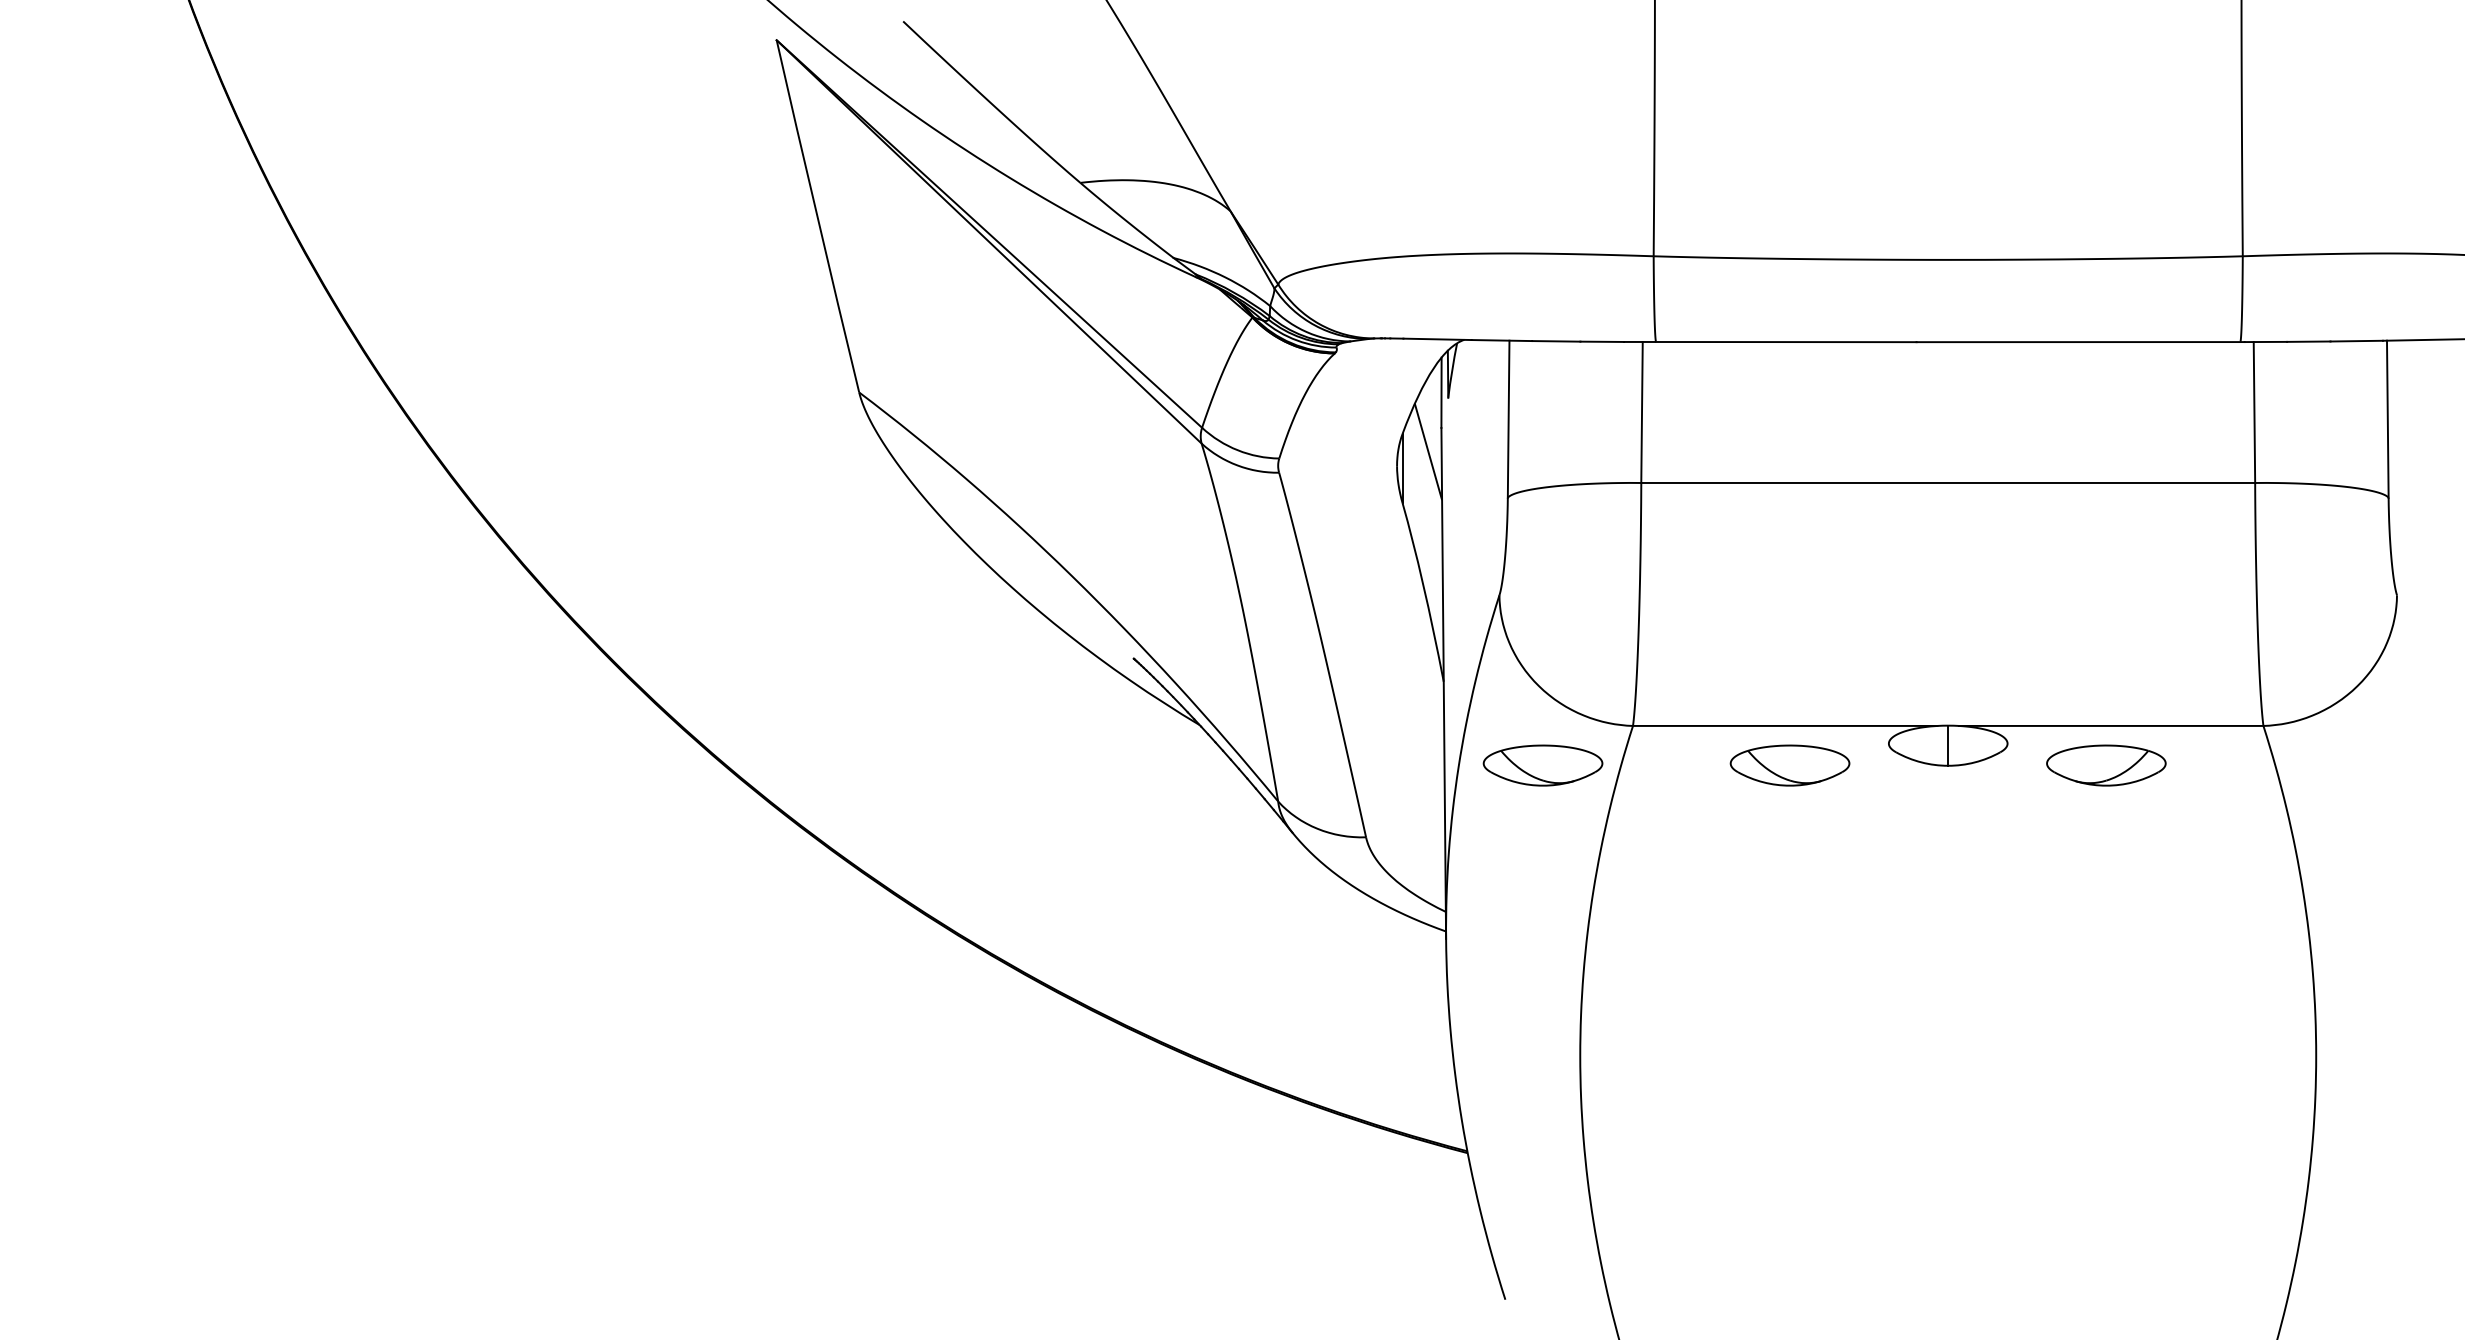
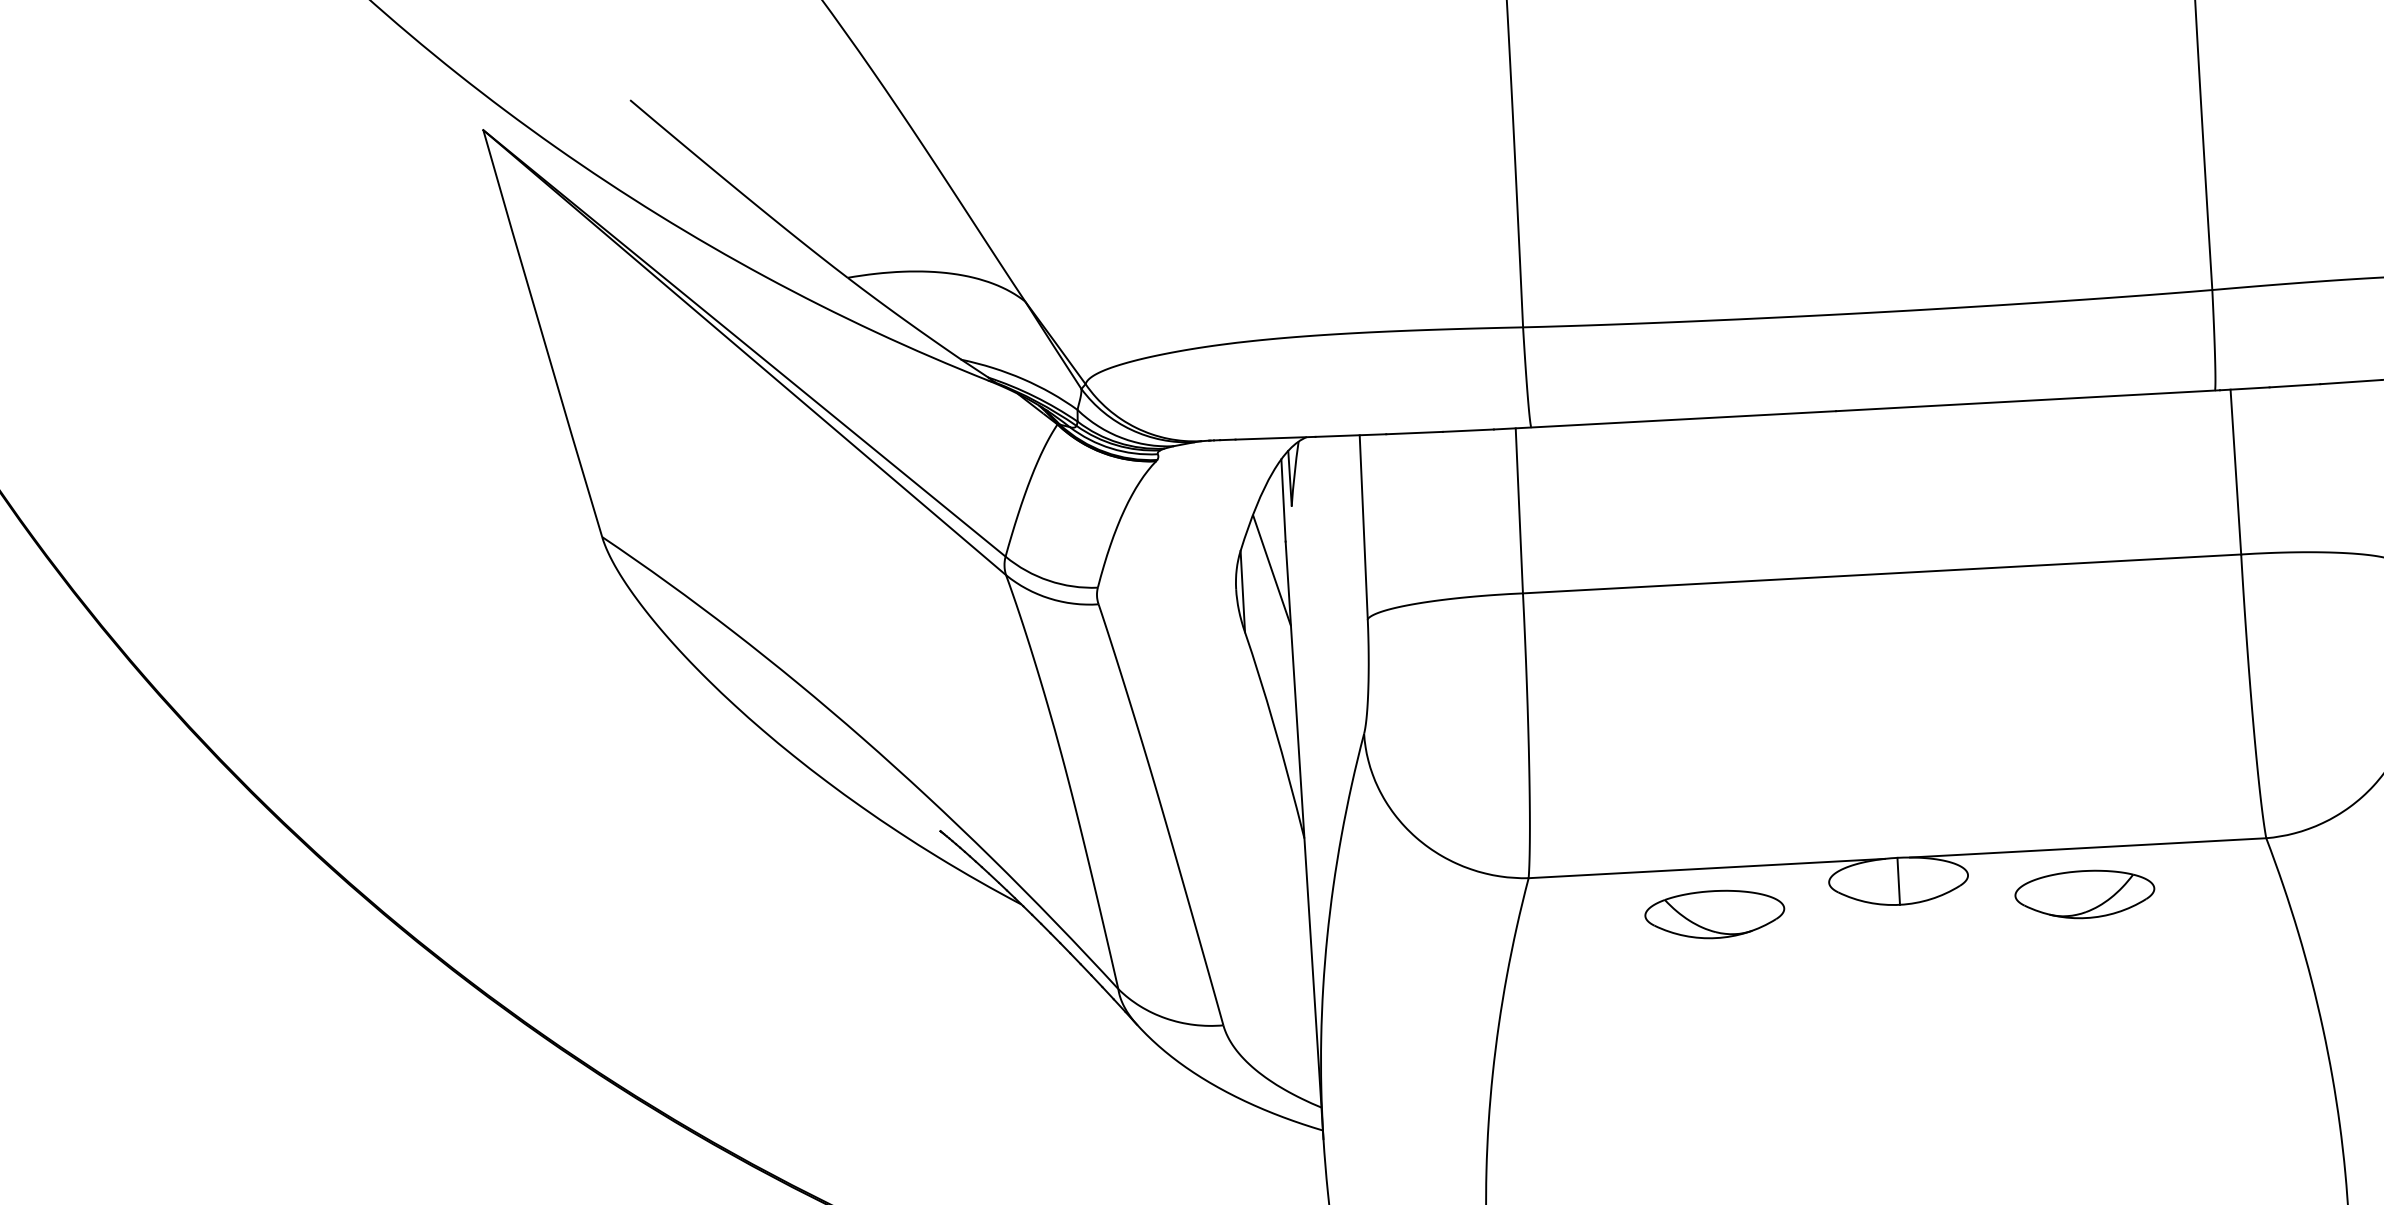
part: (1542, 765) -> (1425, 930), removed

